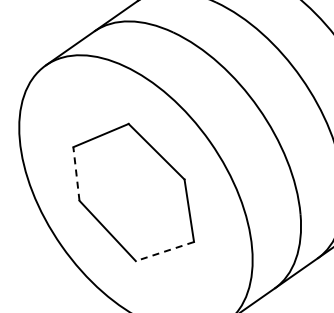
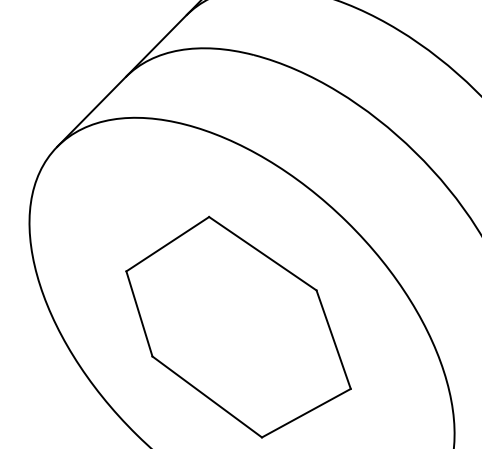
line: (76, 173) -> (139, 313), dashed -> solid
line: (164, 251) -> (305, 413), dashed -> solid

